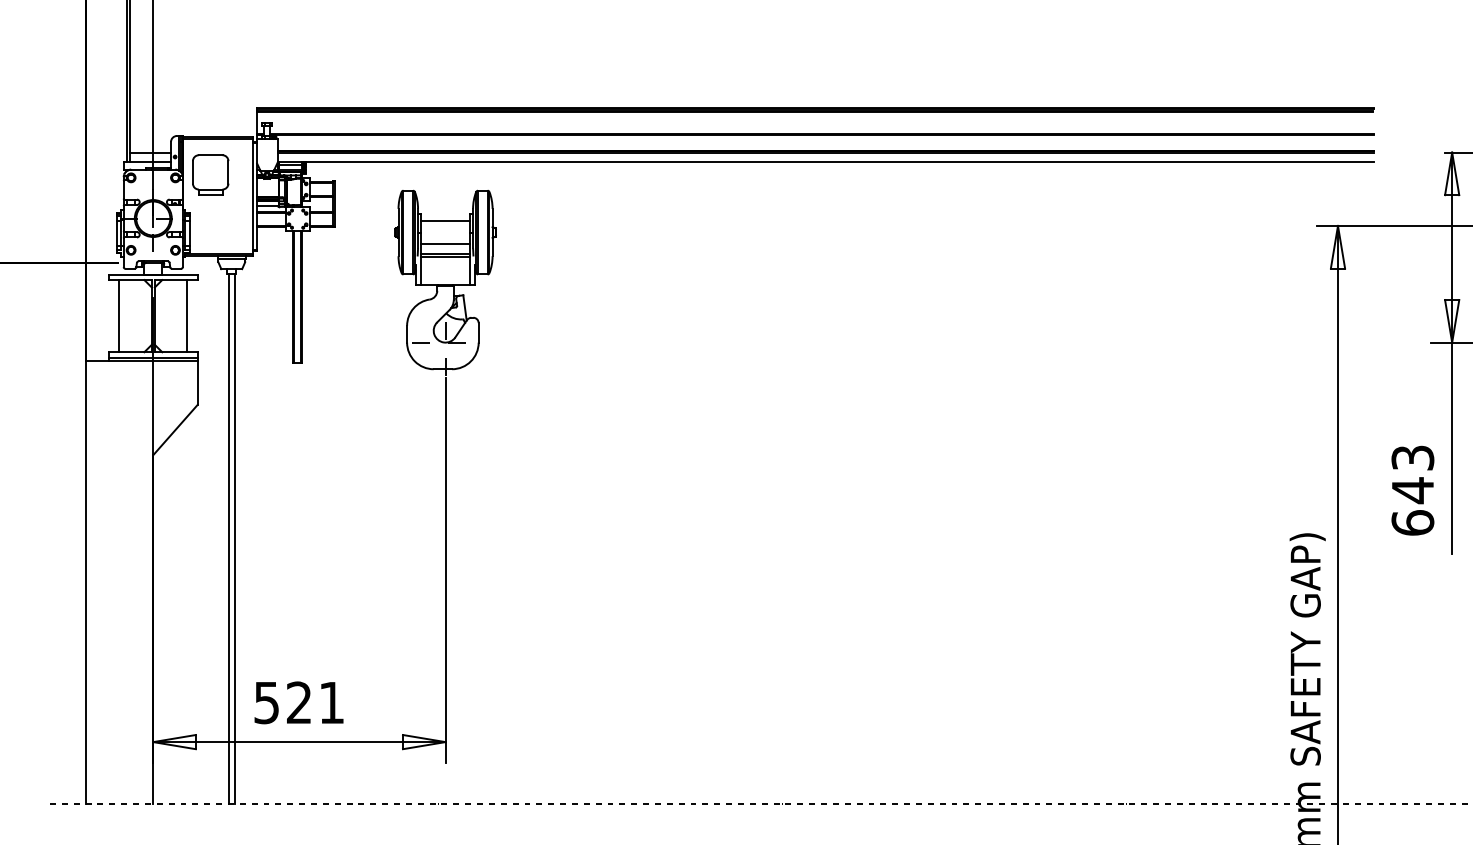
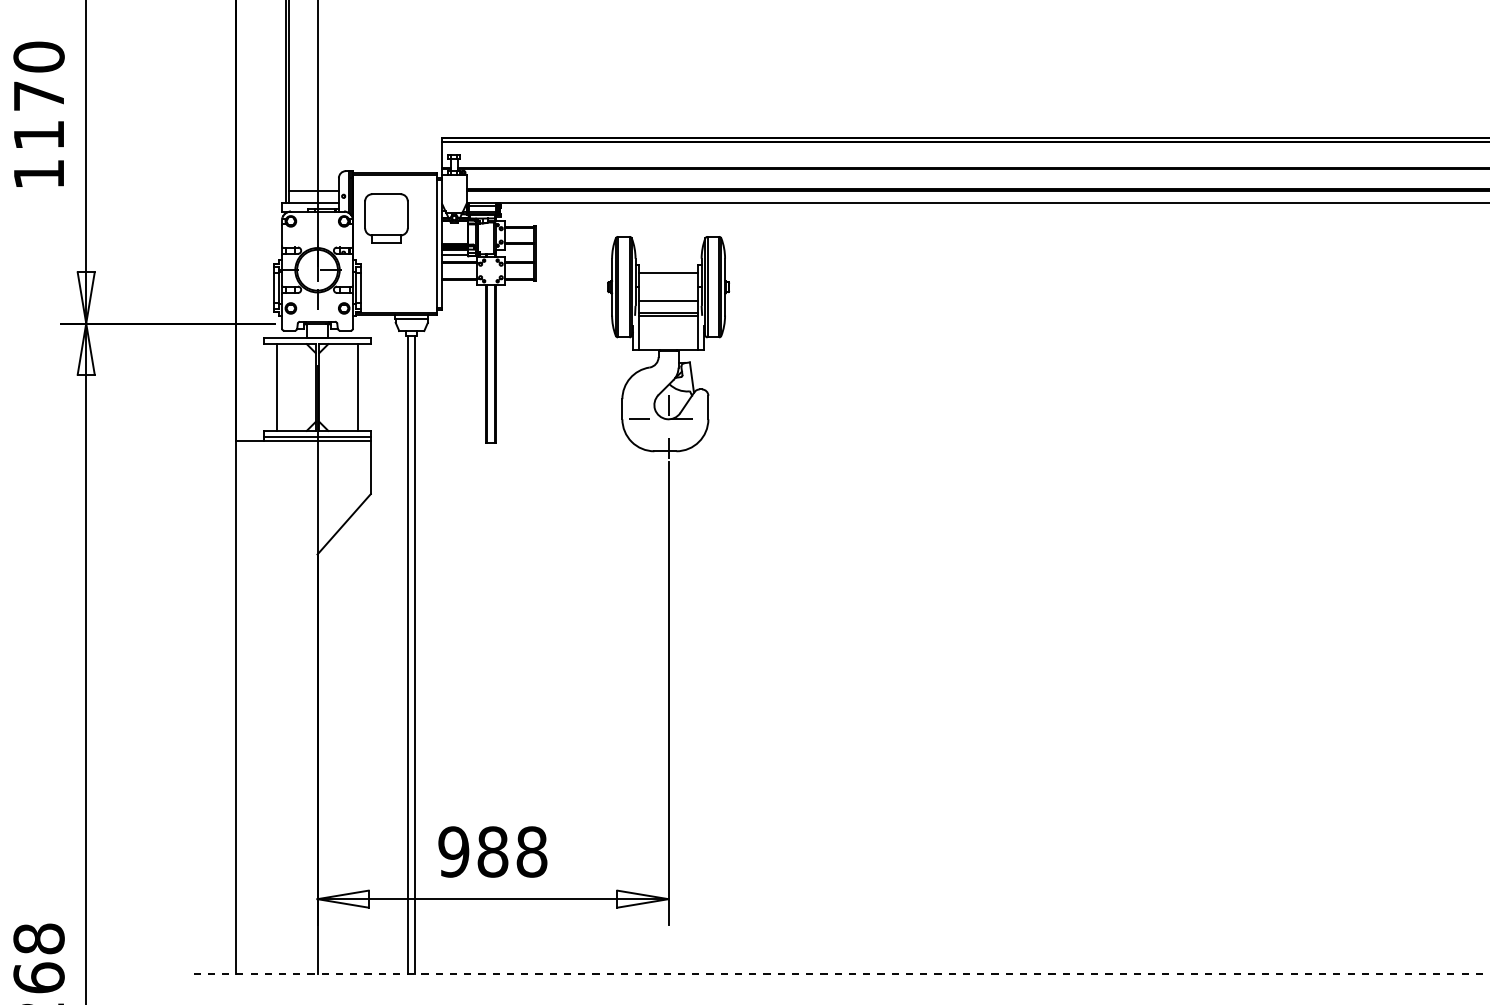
text: (299, 702) -> (493, 851), 521 -> 988

